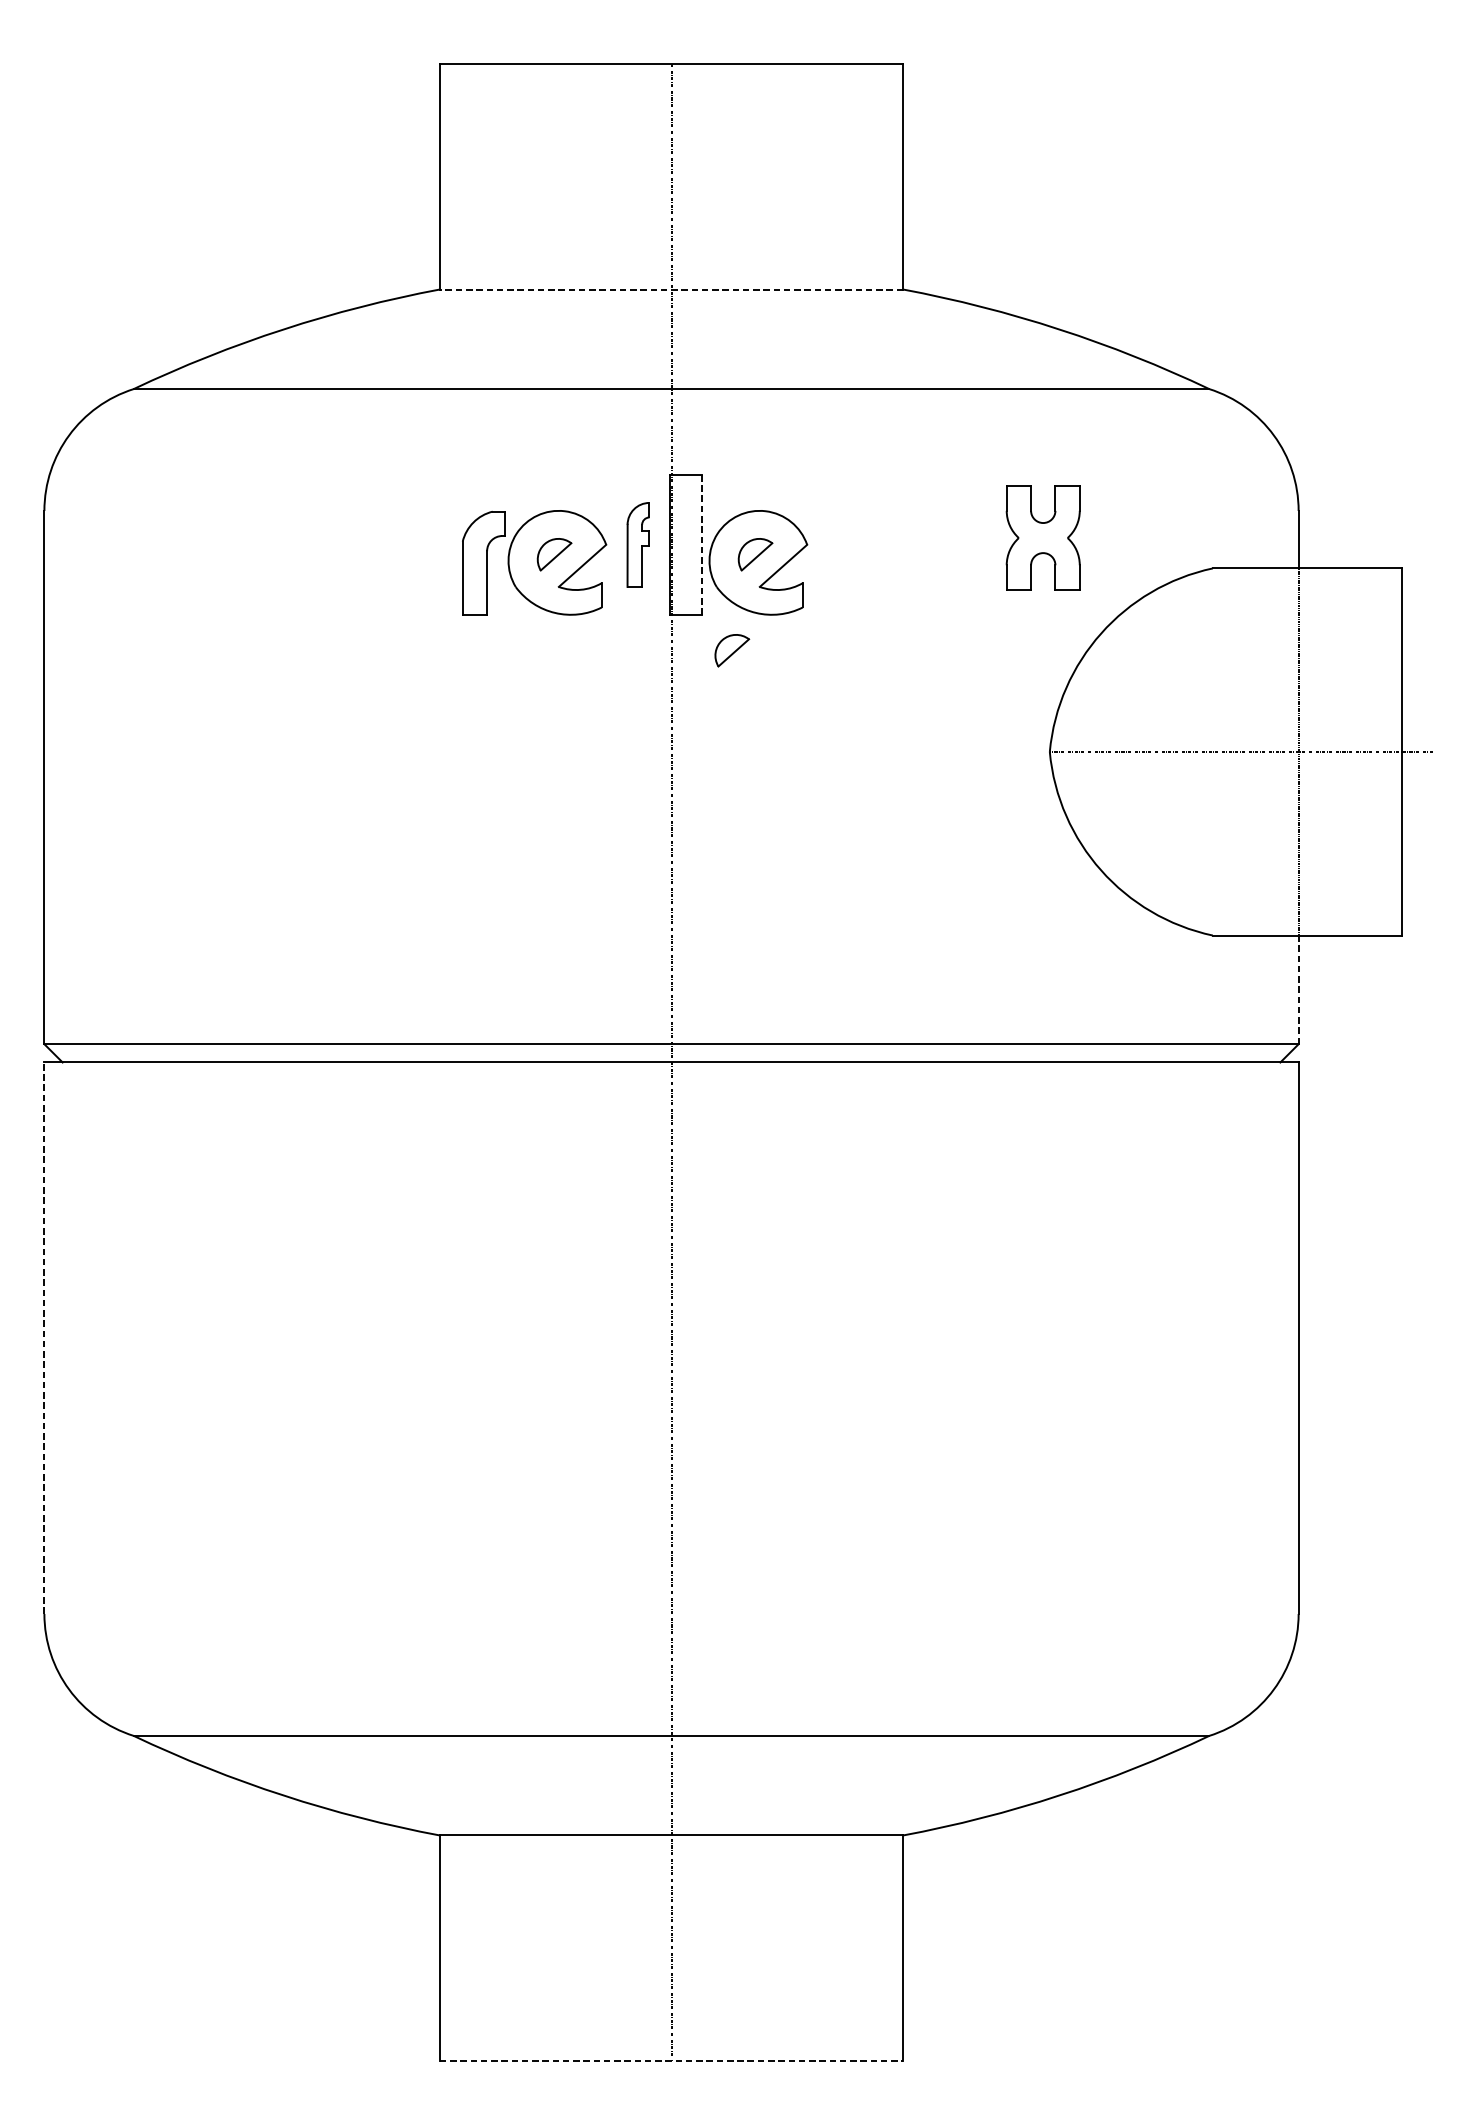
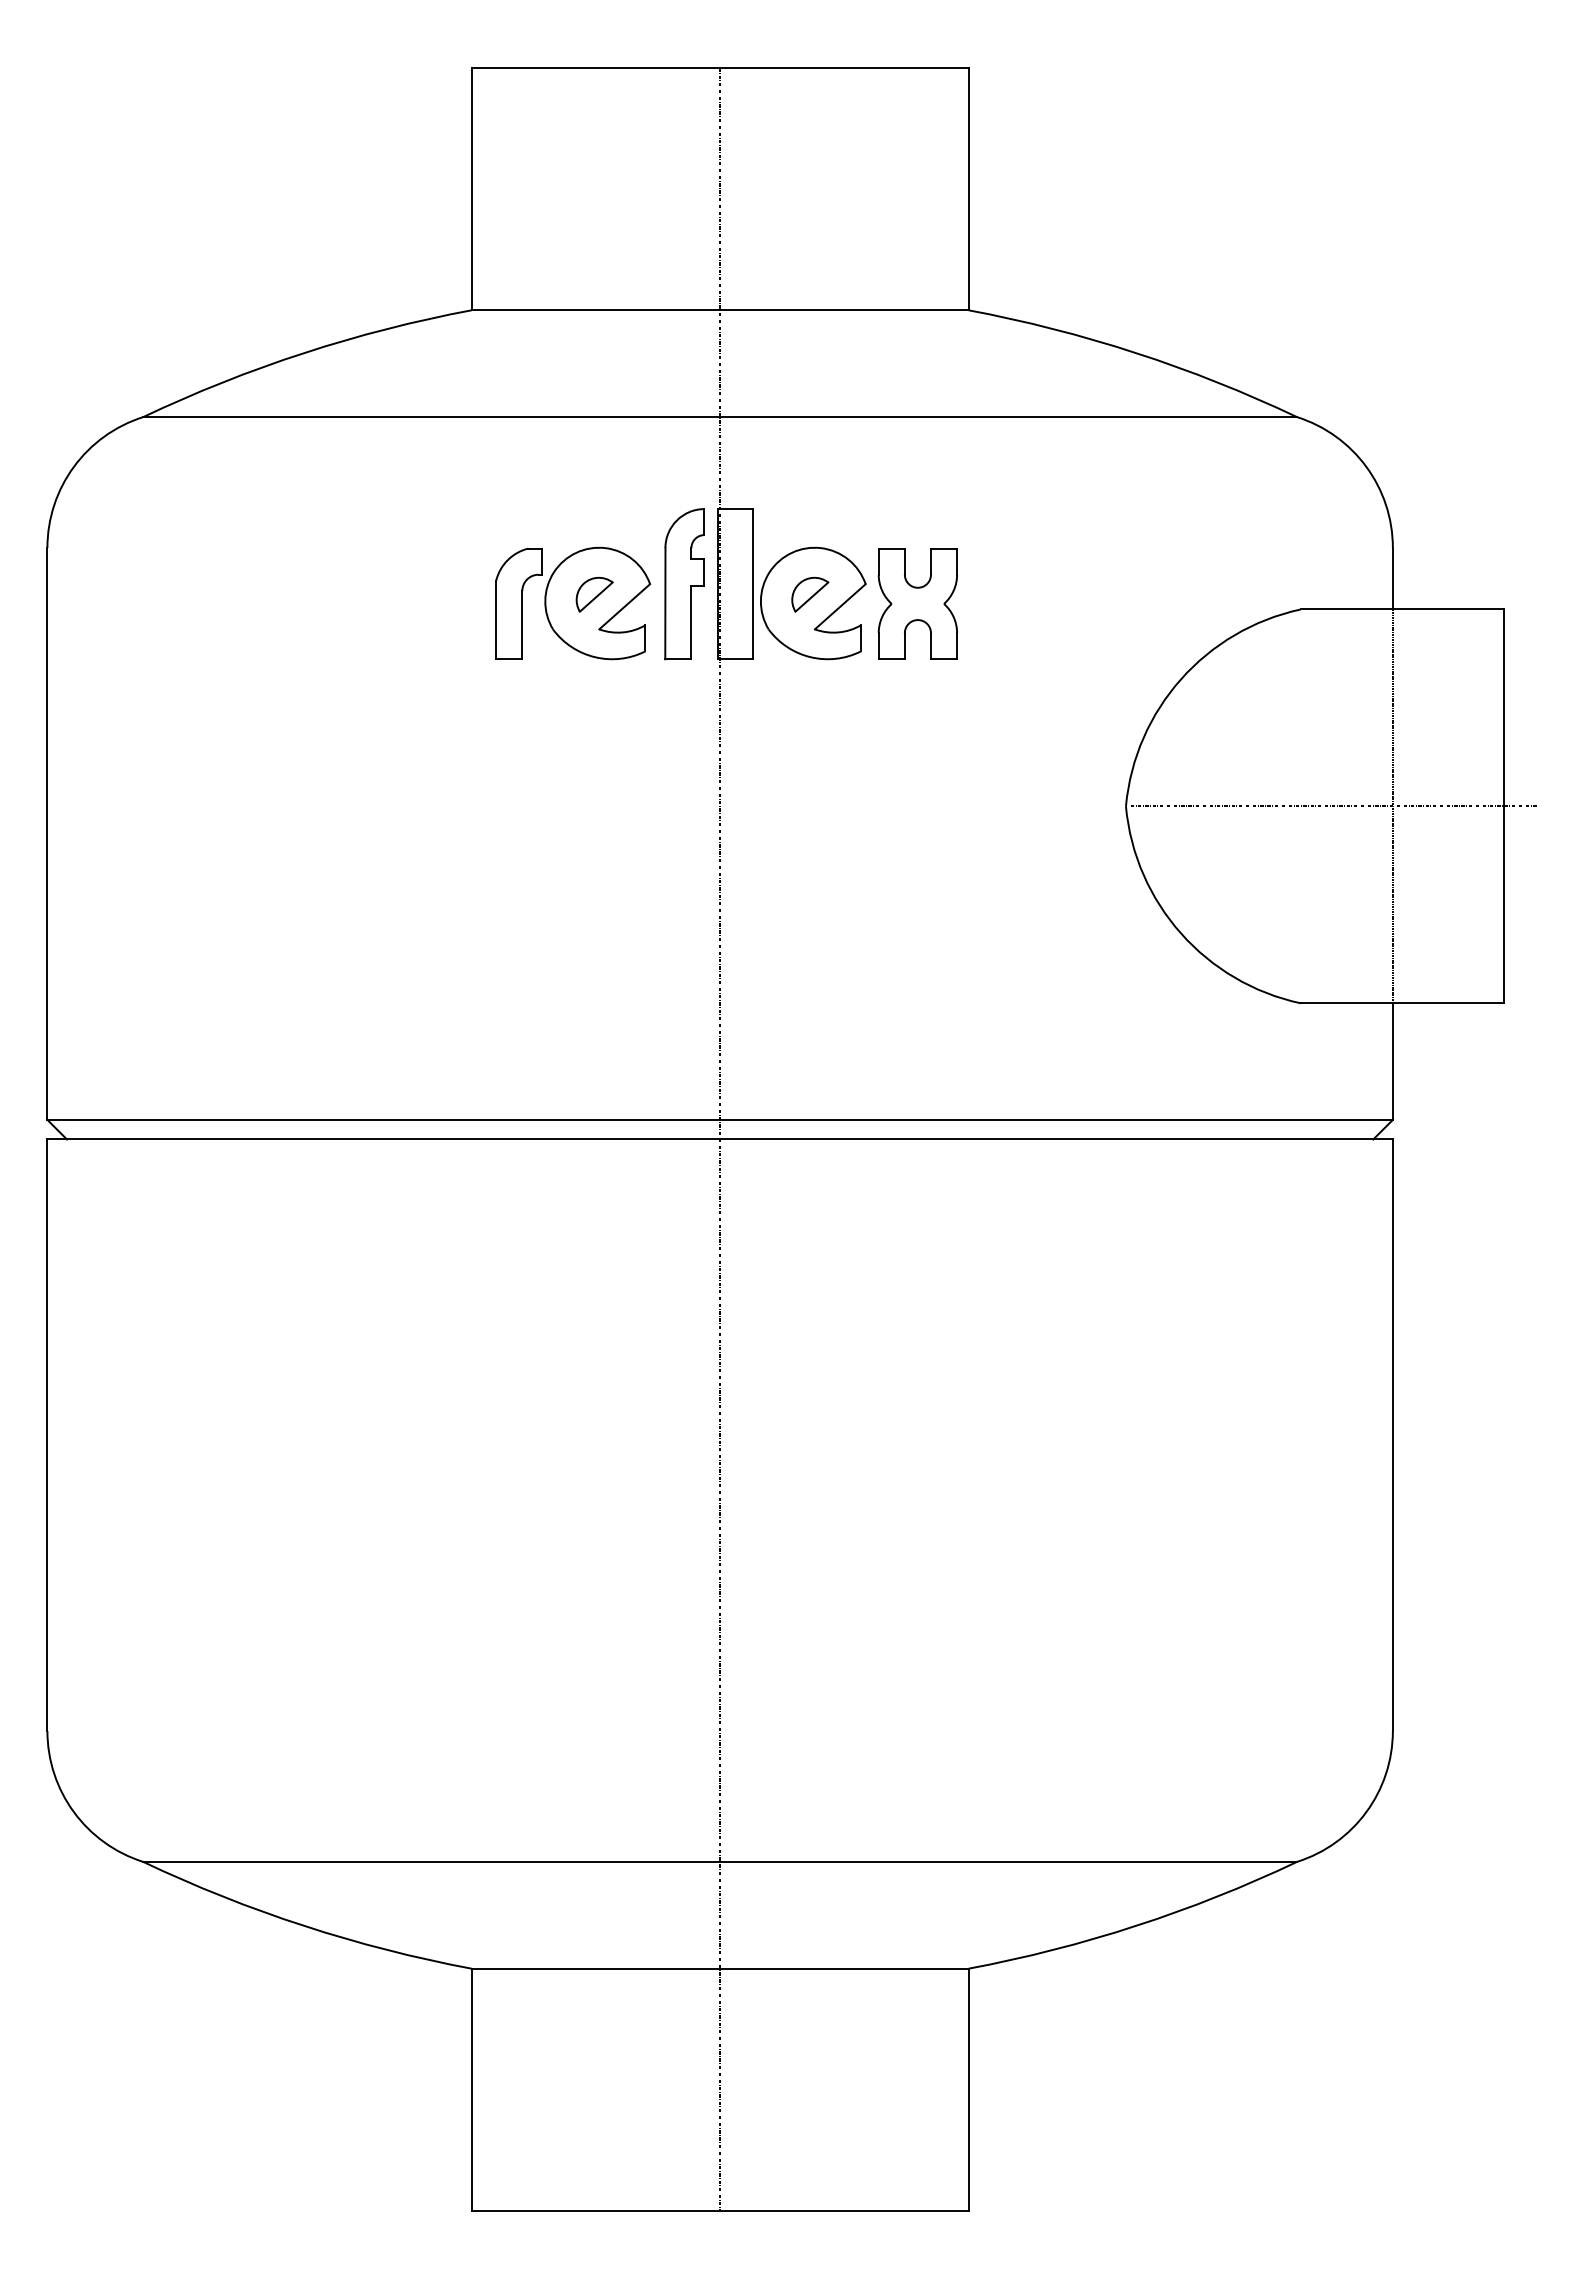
line: (671, 289) -> (720, 310), dashed -> solid
part: (1042, 537) -> (917, 603), moved
line: (702, 544) -> (753, 583), dashed -> solid
part: (638, 545) -> (684, 584), size x1.67
part: (732, 650) -> (785, 697), removed
line: (1298, 989) -> (1392, 1061), dashed -> solid
line: (44, 1338) -> (47, 1435), dashed -> solid
line: (671, 2060) -> (720, 2210), dashed -> solid

